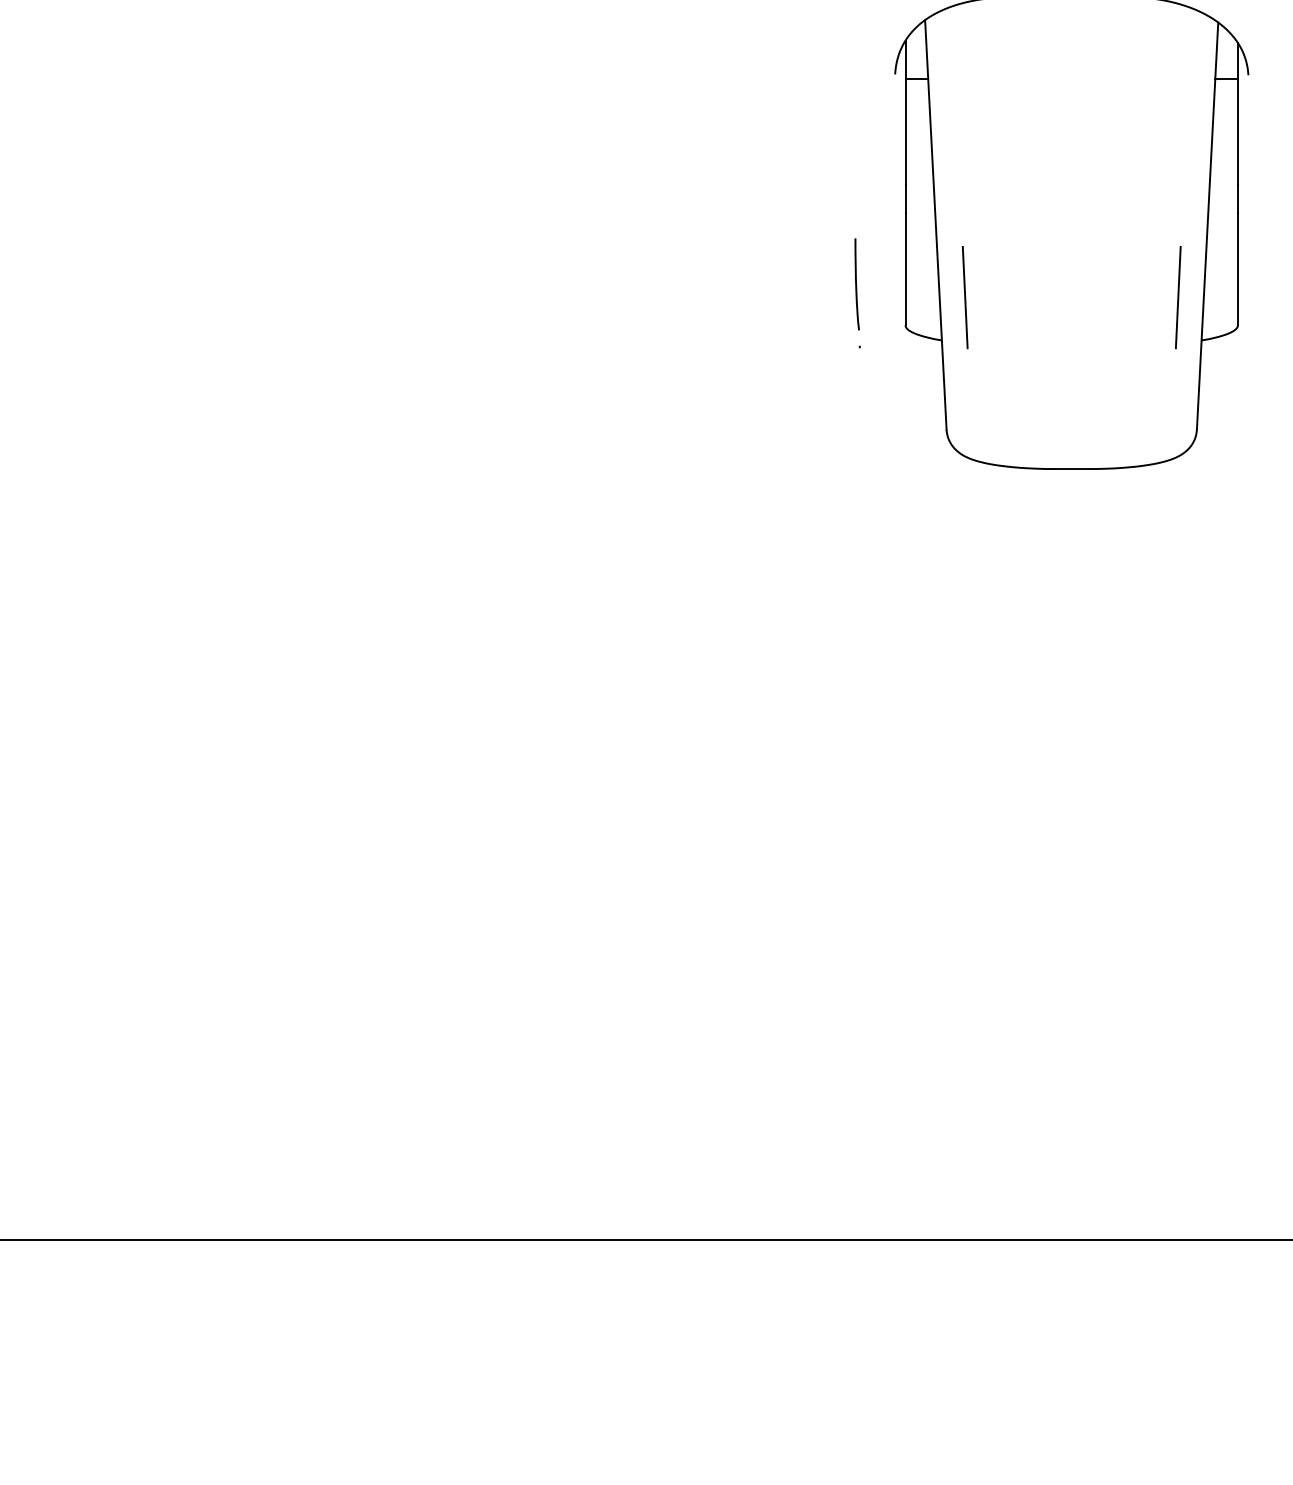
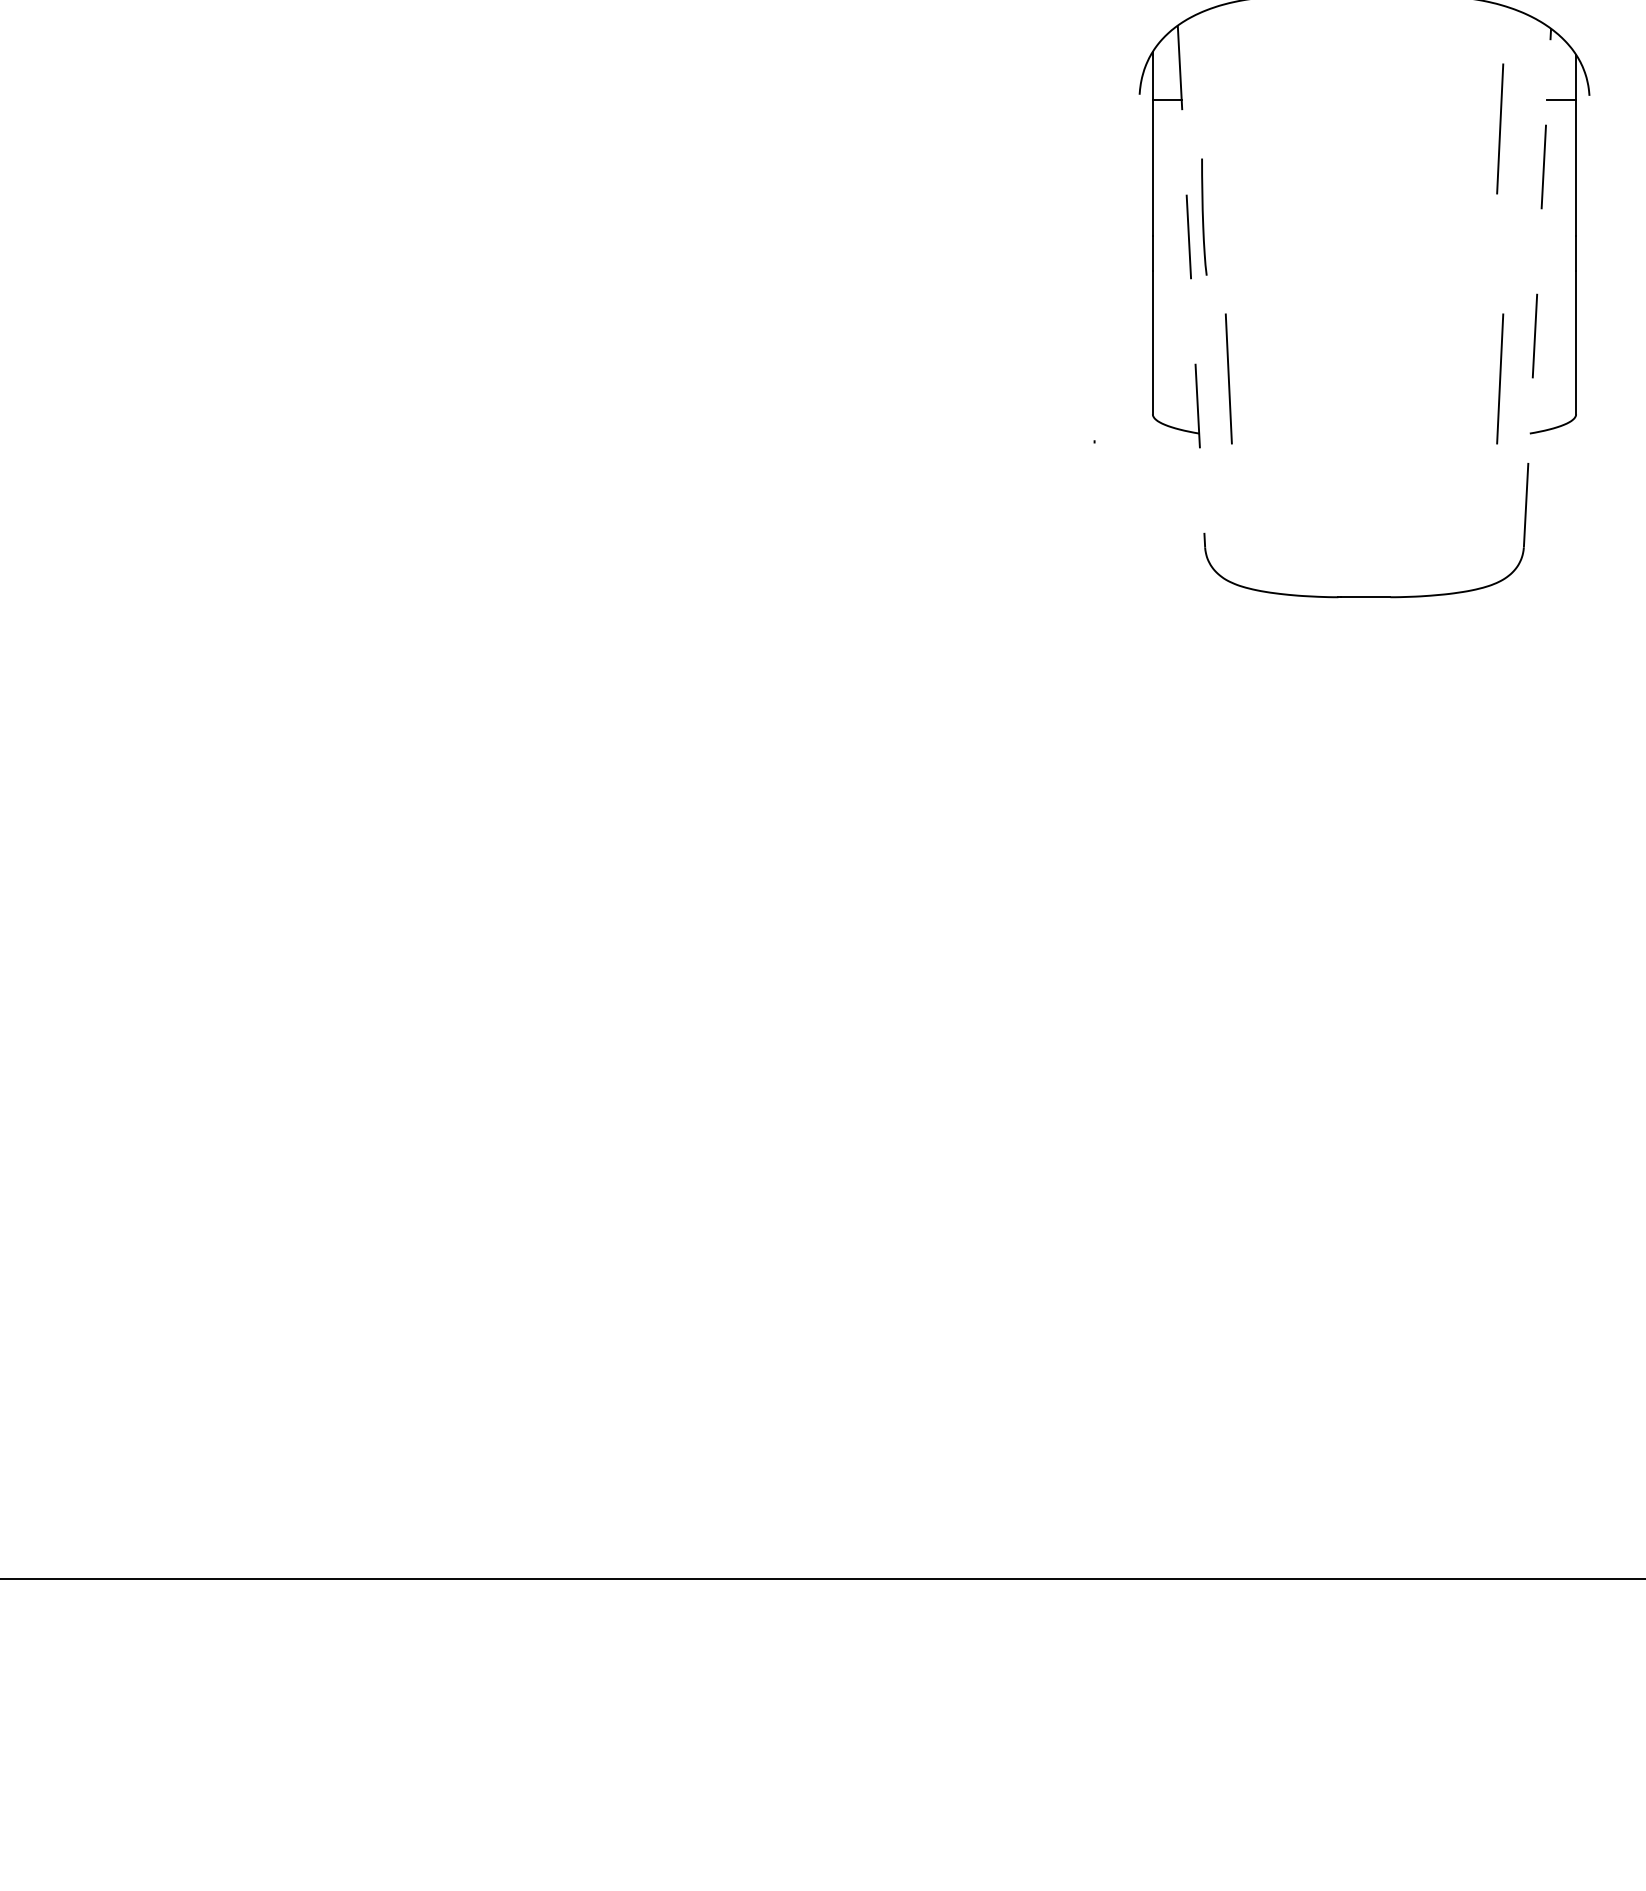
line: (1178, 100) -> (1500, 128), added
line: (935, 225) -> (1191, 287), solid -> dashed
line: (1207, 226) -> (1537, 288), solid -> dashed
curve: (856, 283) -> (1203, 216), moved

